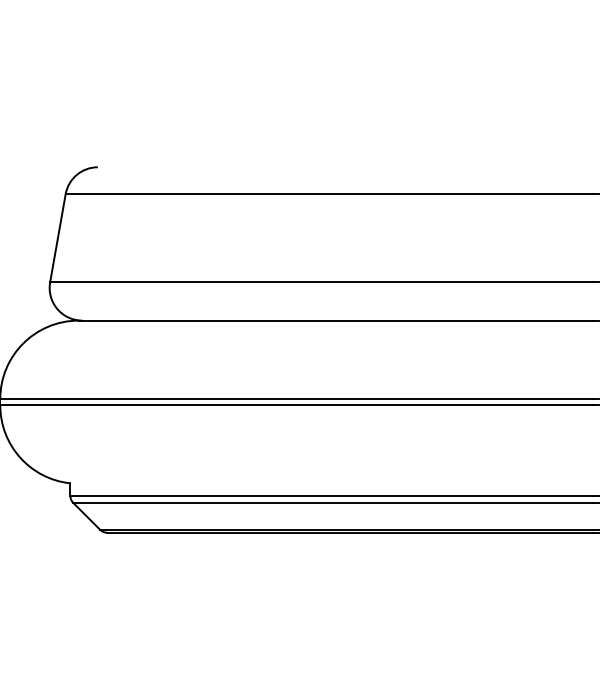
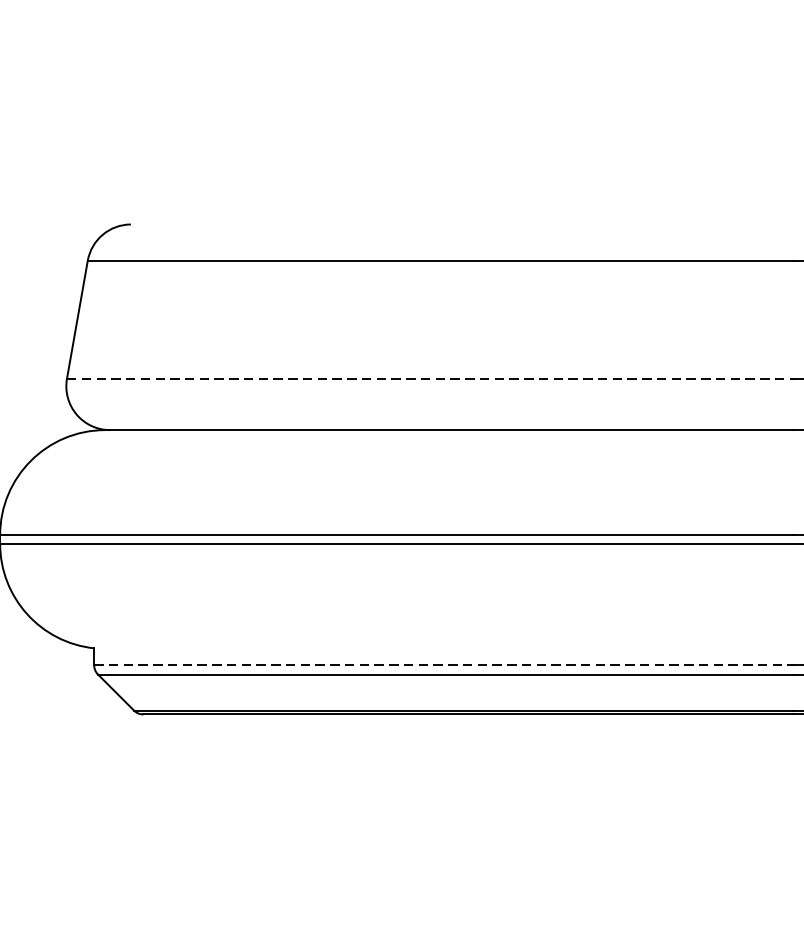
line: (321, 282) -> (430, 378), solid -> dashed
line: (331, 496) -> (444, 665), solid -> dashed

